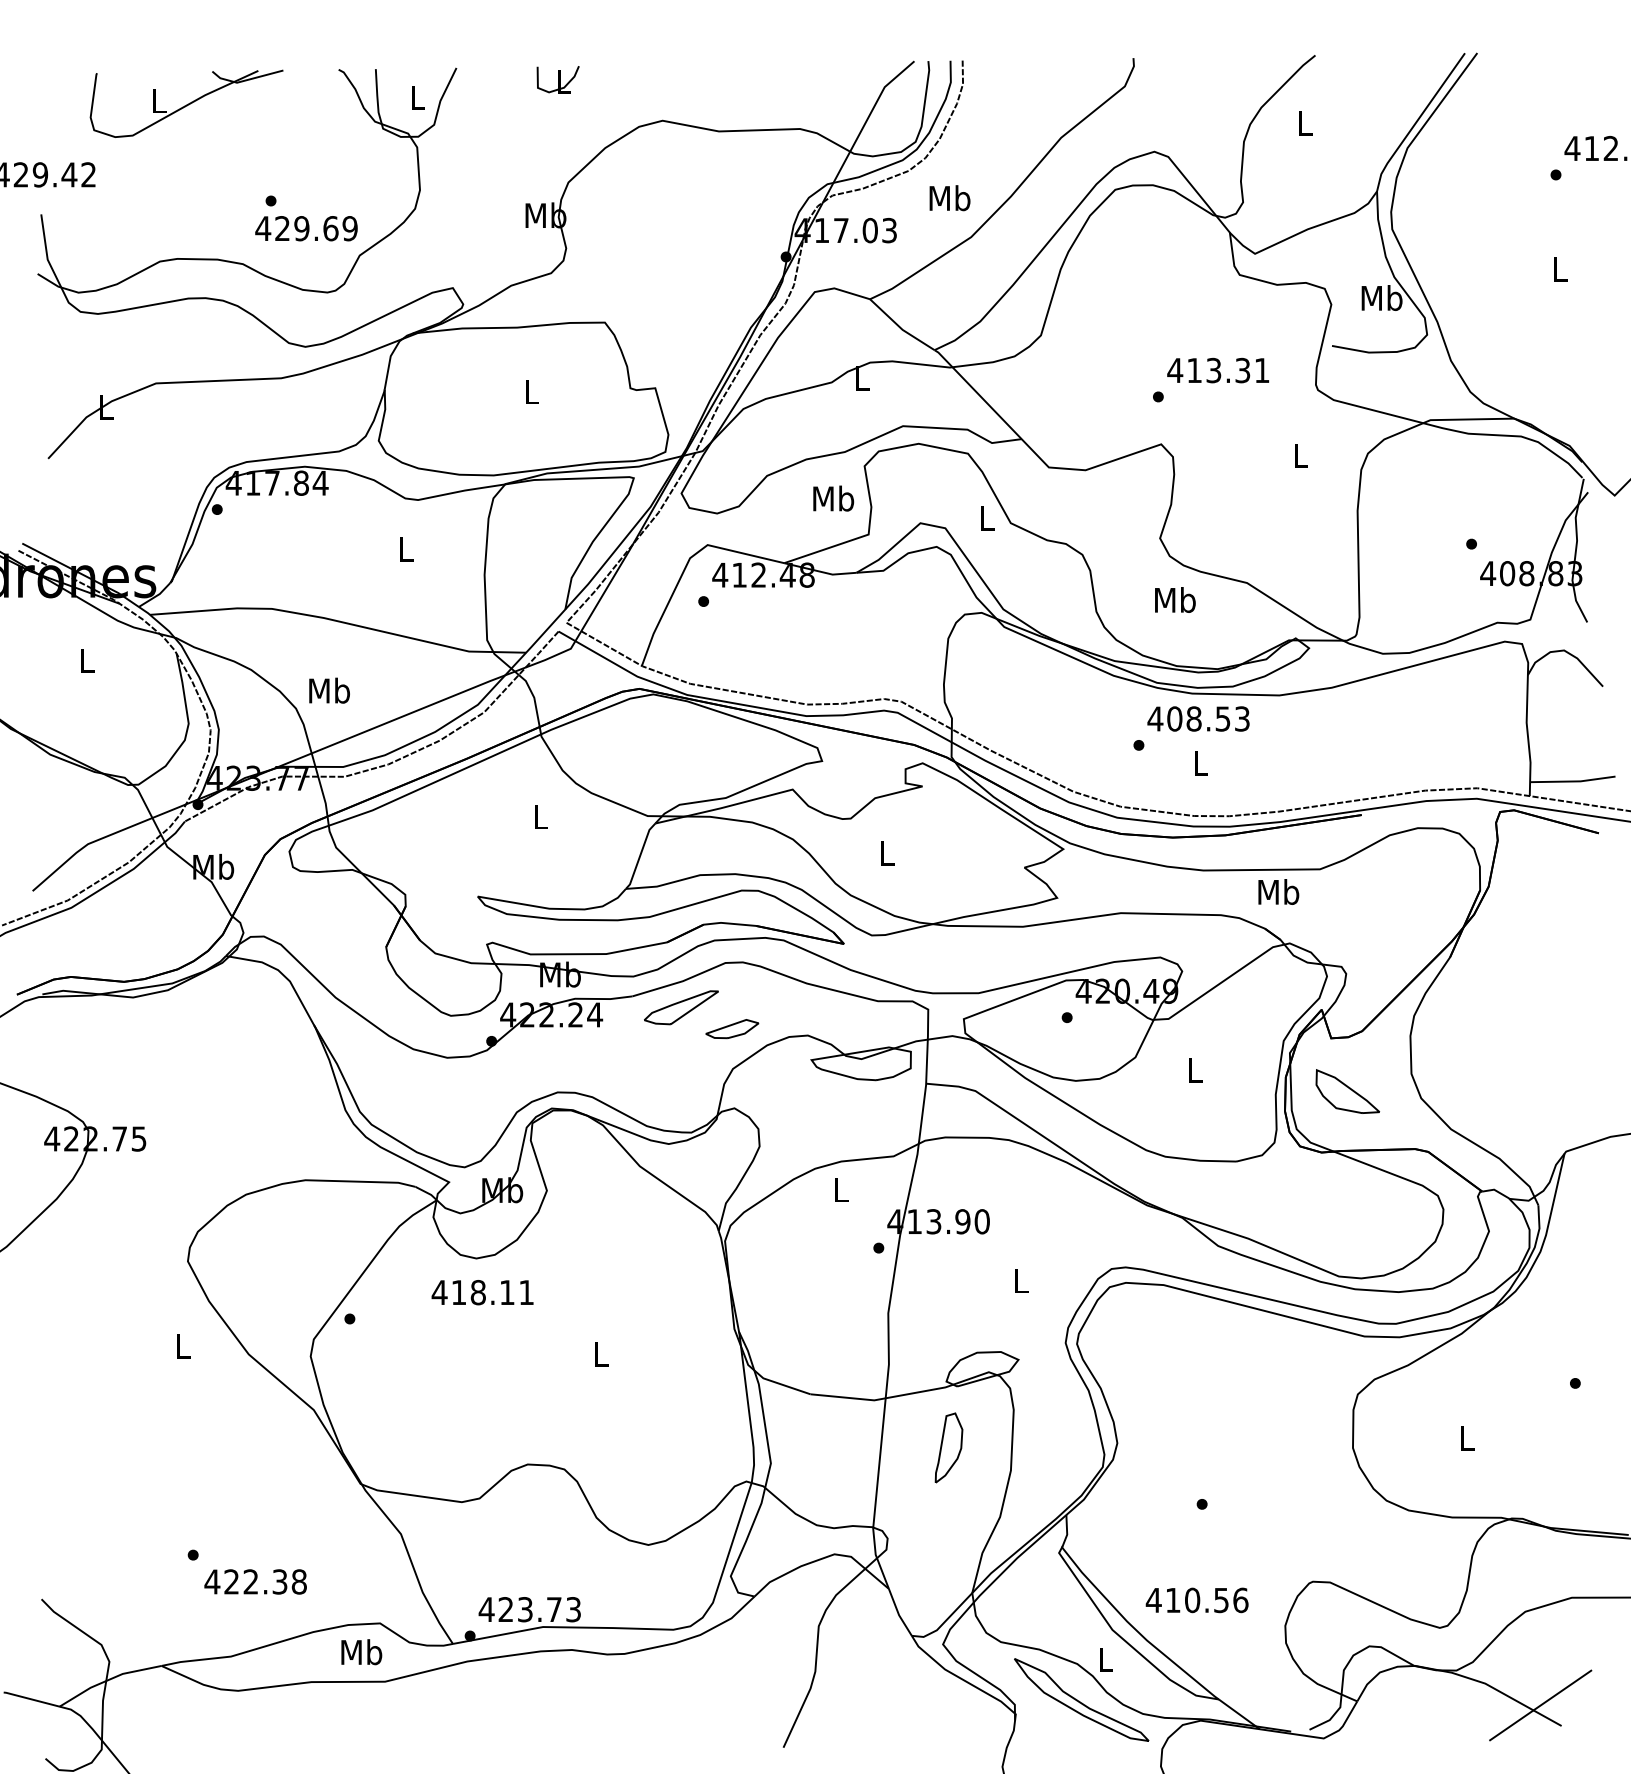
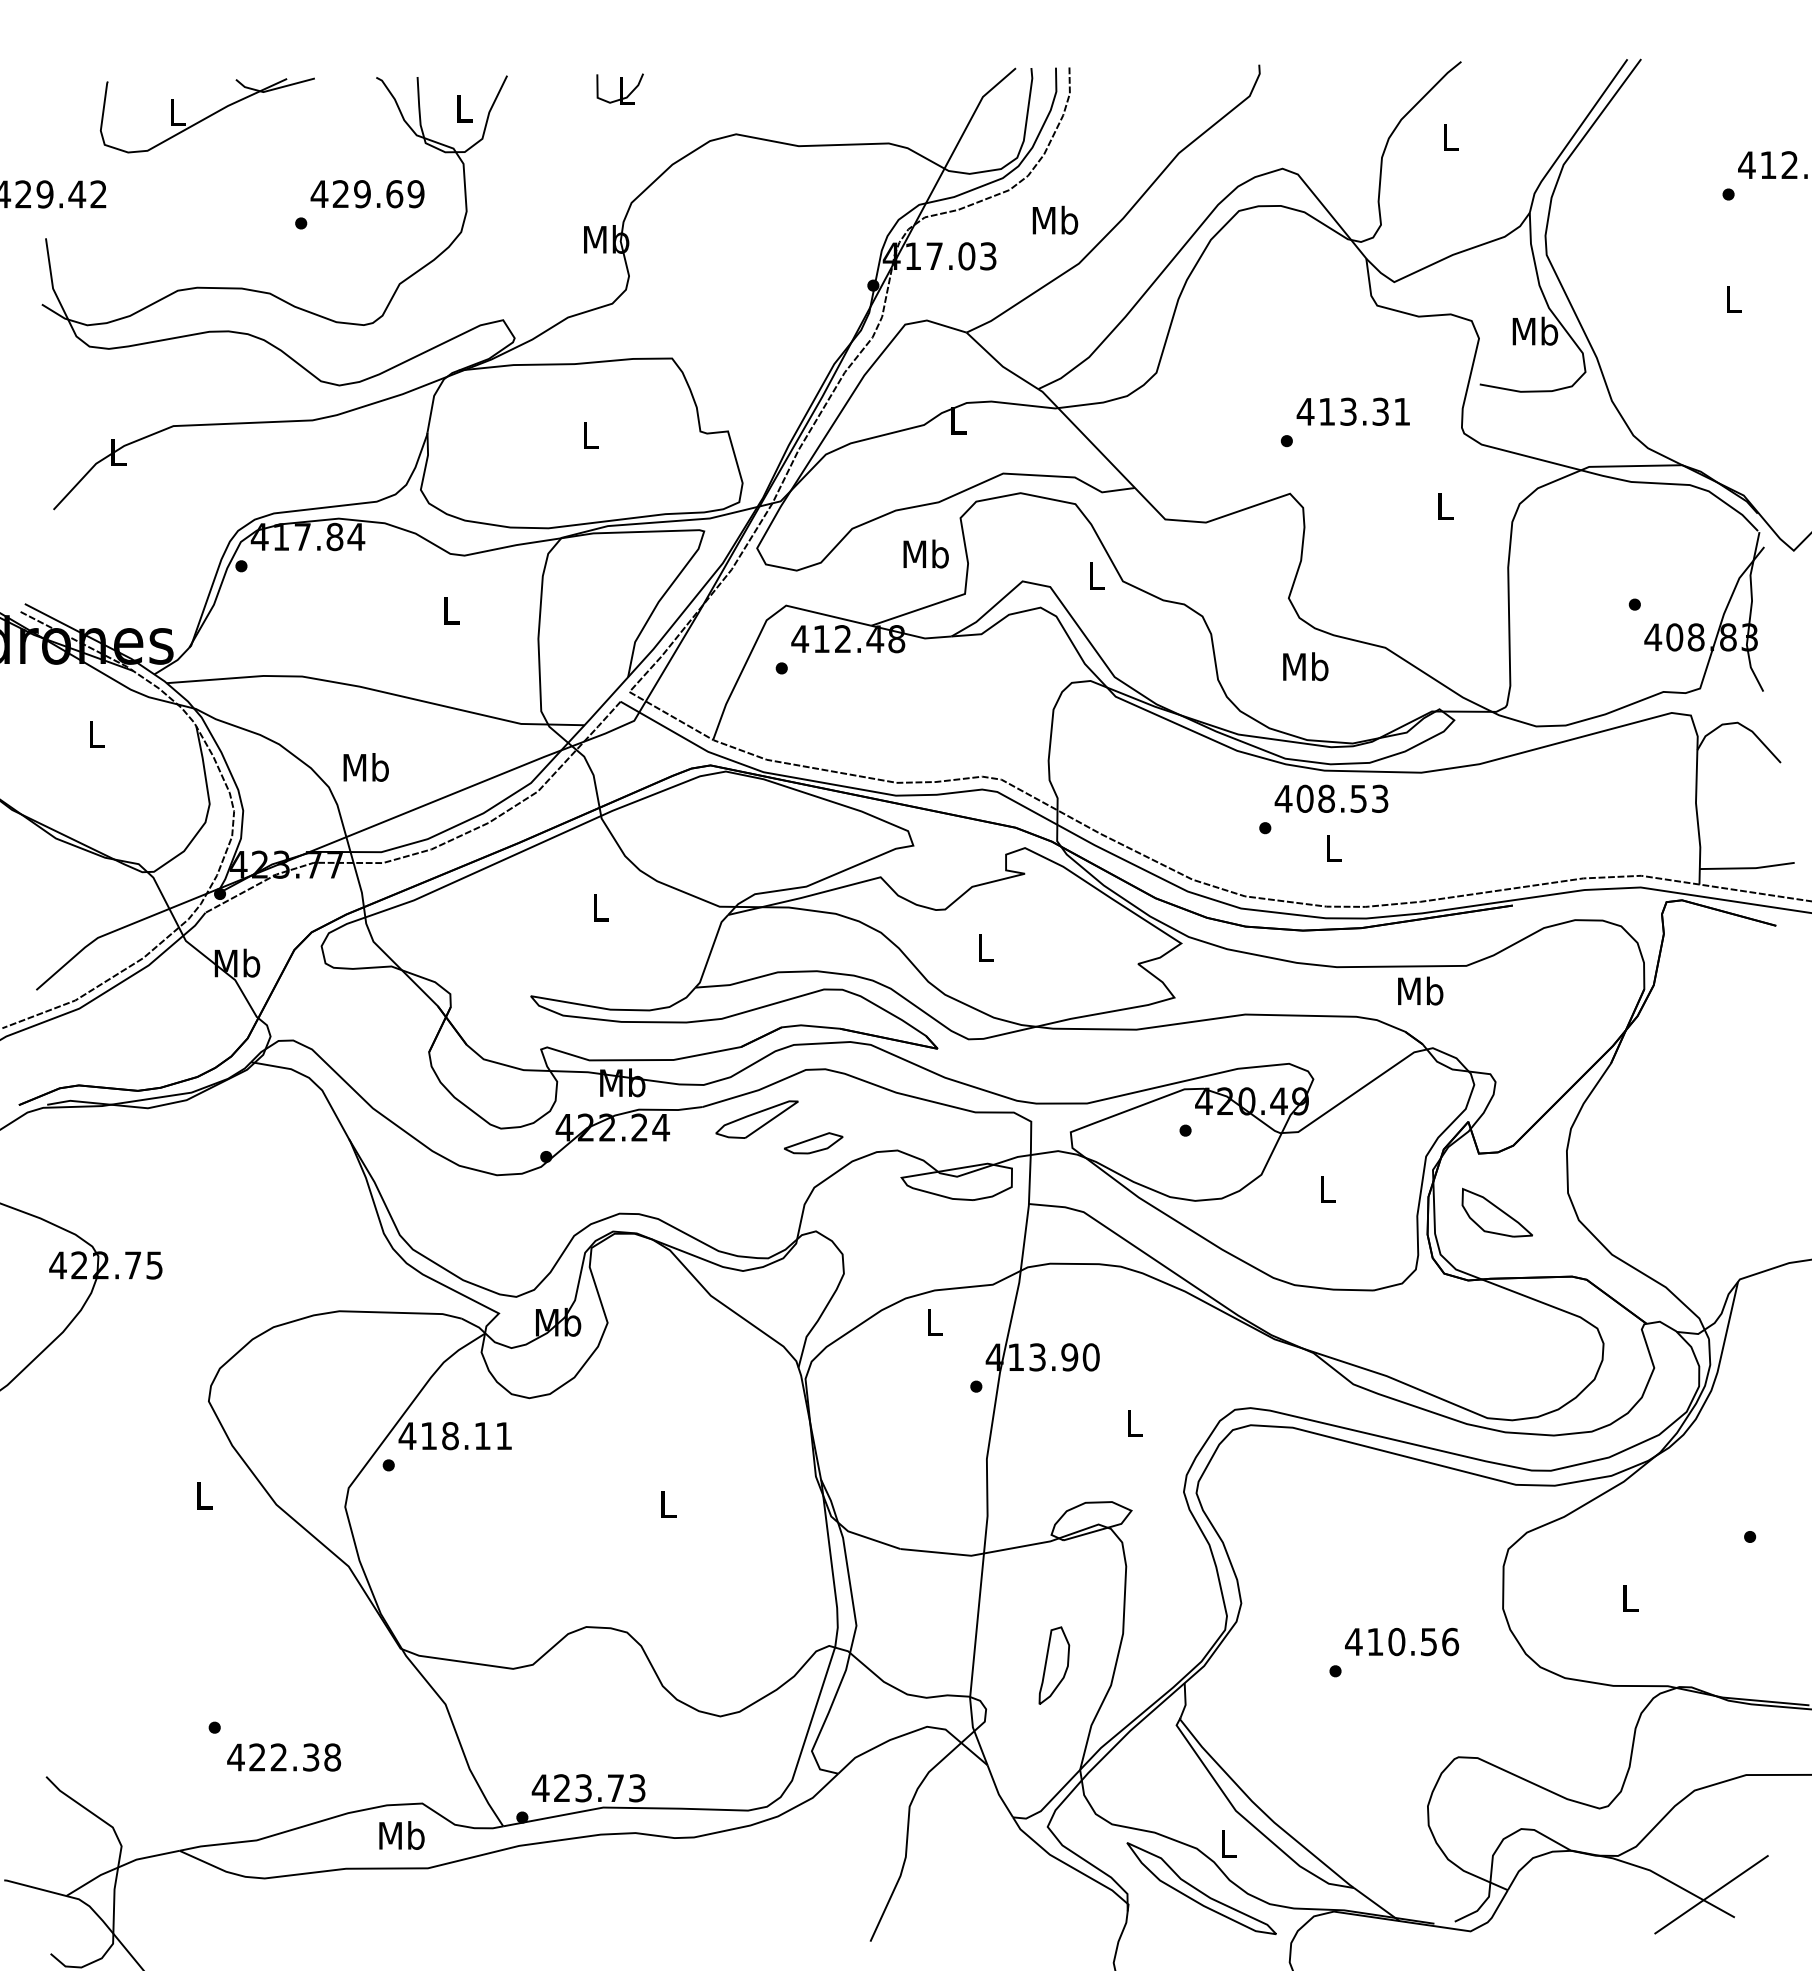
text: (306, 228) -> (367, 194), moved
text: (481, 1292) -> (454, 1436), moved
part: (949, 1447) -> (1054, 1665), moved
text: (1197, 1599) -> (1402, 1641), moved

